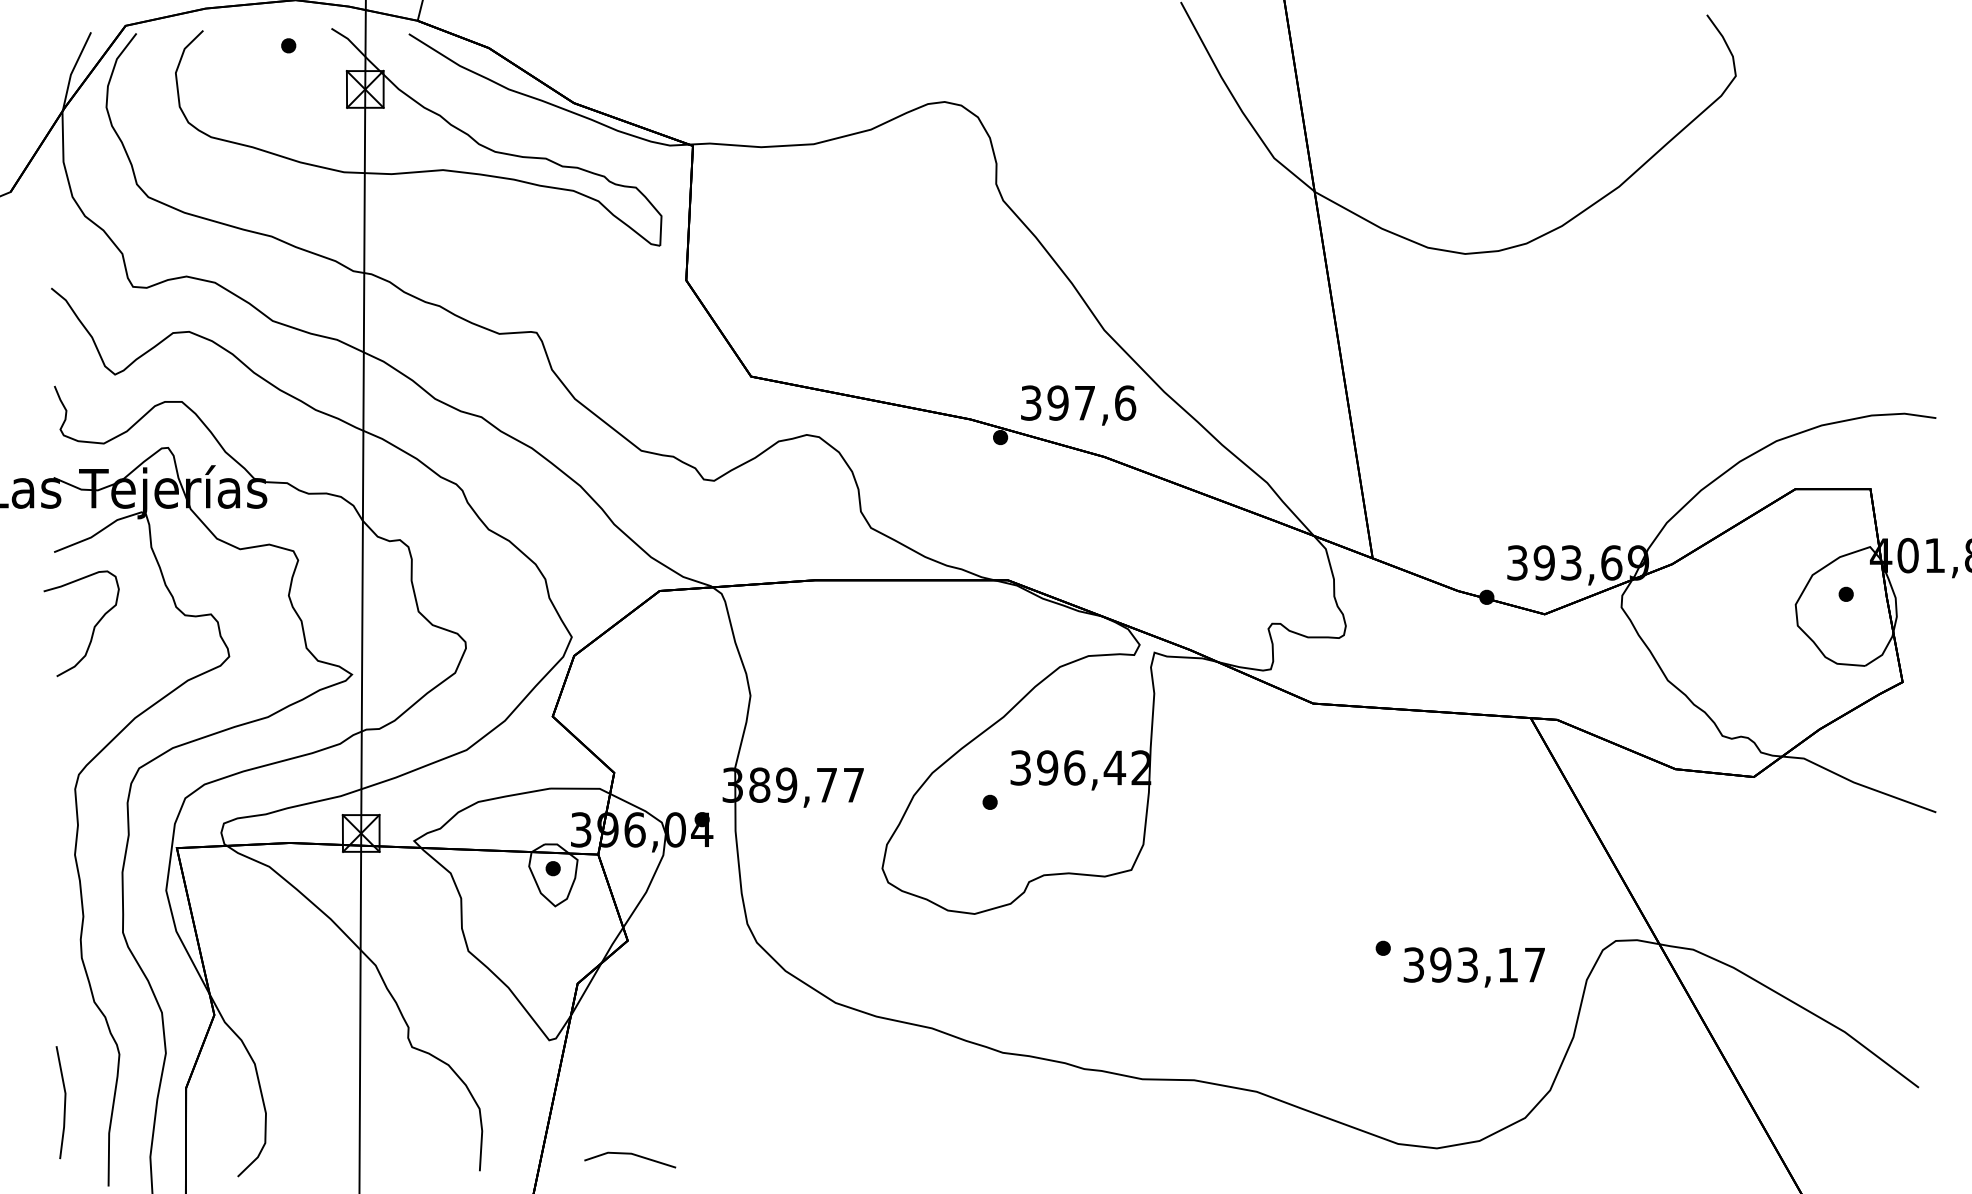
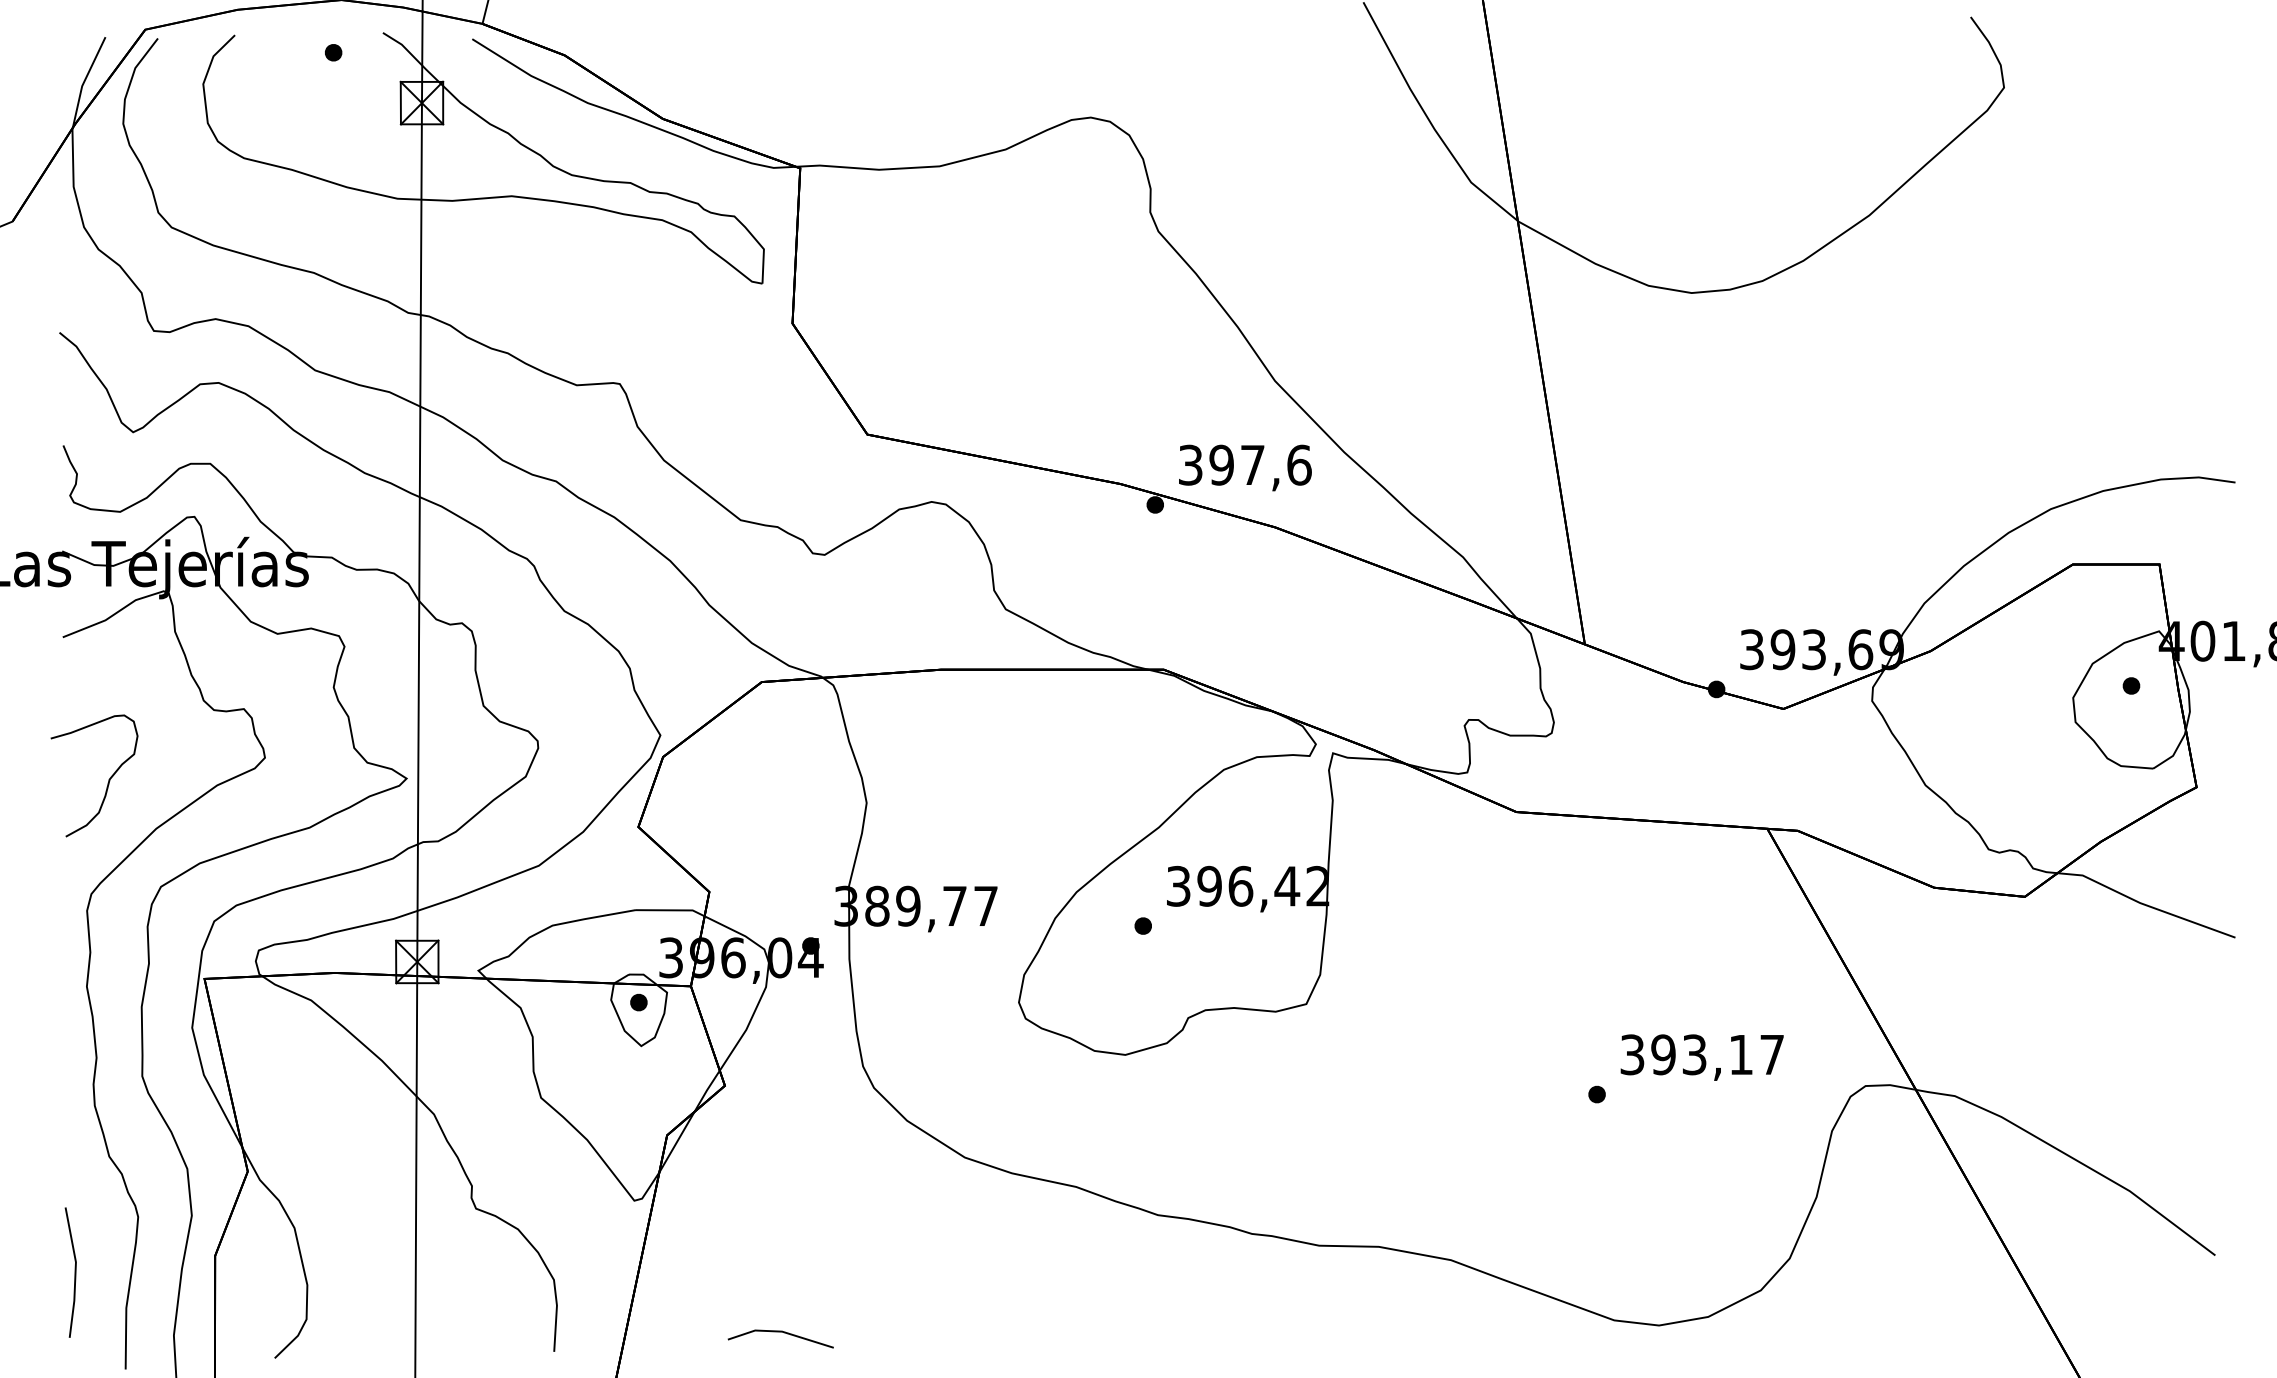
curve: (93, 626) -> (108, 779), moved
text: (1473, 967) -> (1701, 1057), moved
line: (629, 1154) -> (780, 1332), moved

